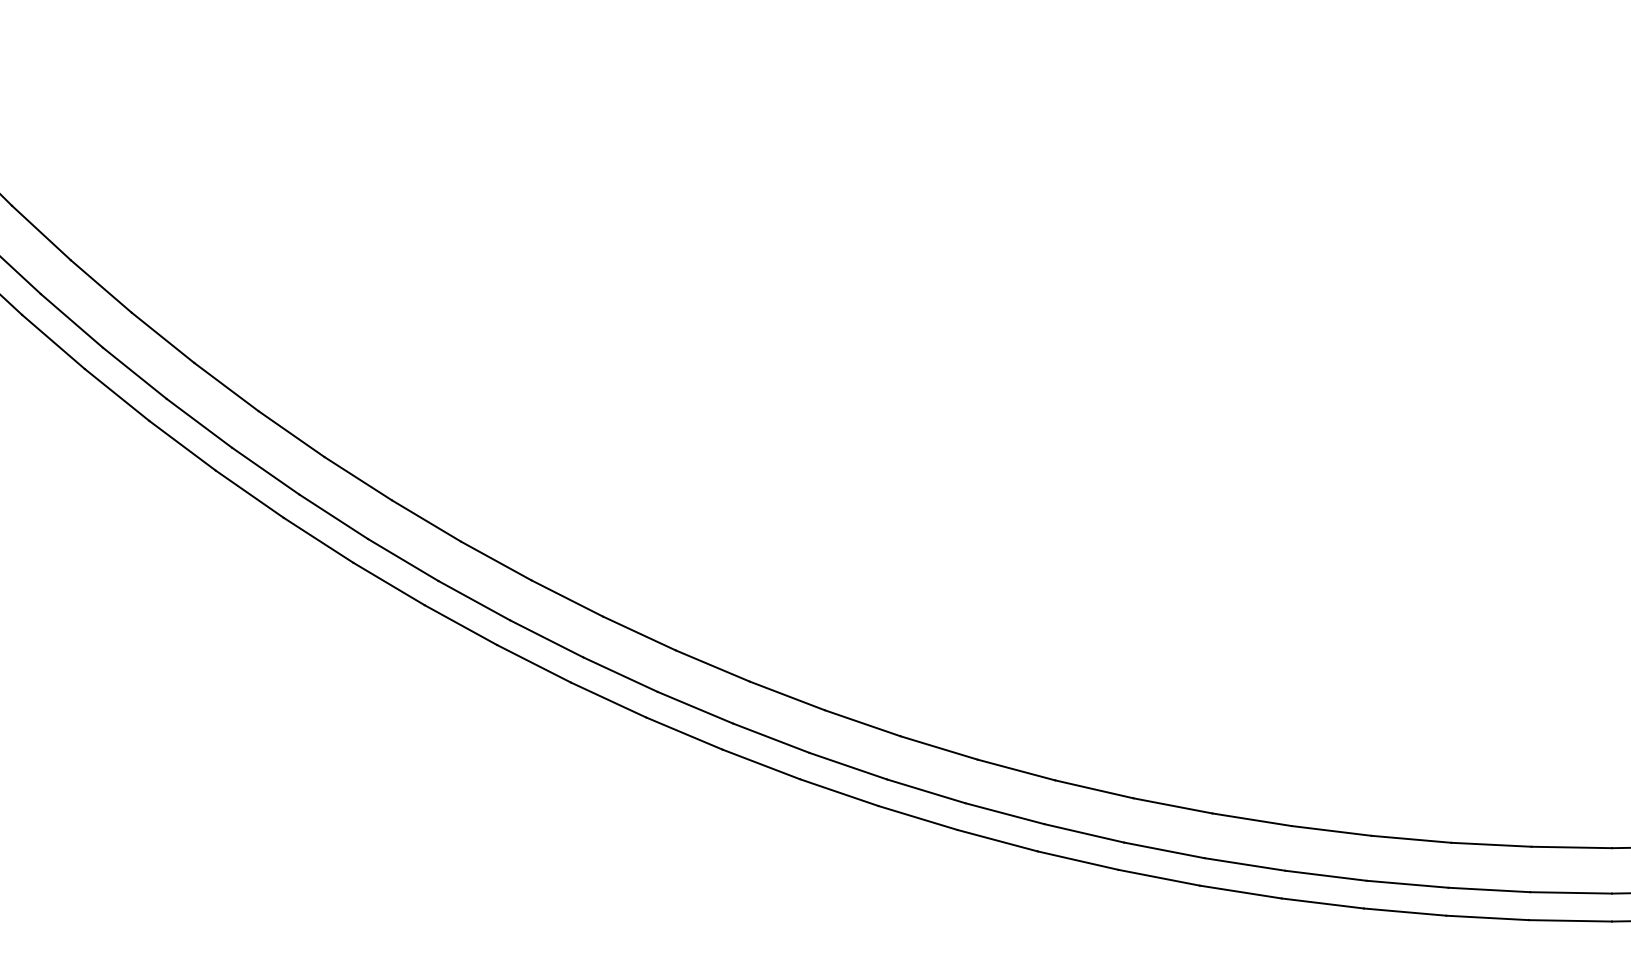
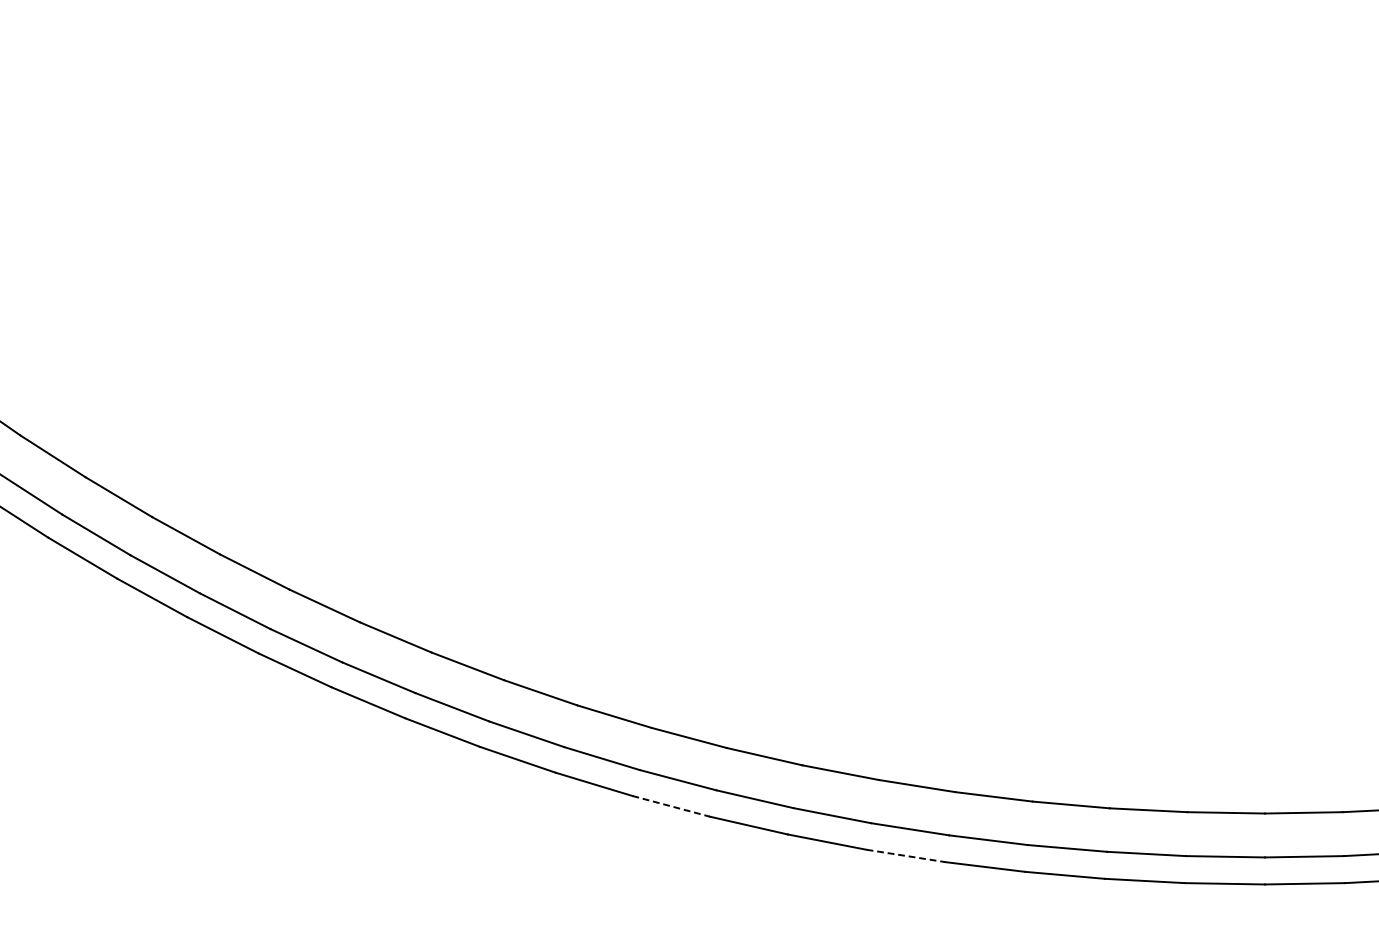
line: (998, 840) -> (671, 806), solid -> dashed
line: (1241, 892) -> (906, 856), solid -> dashed

